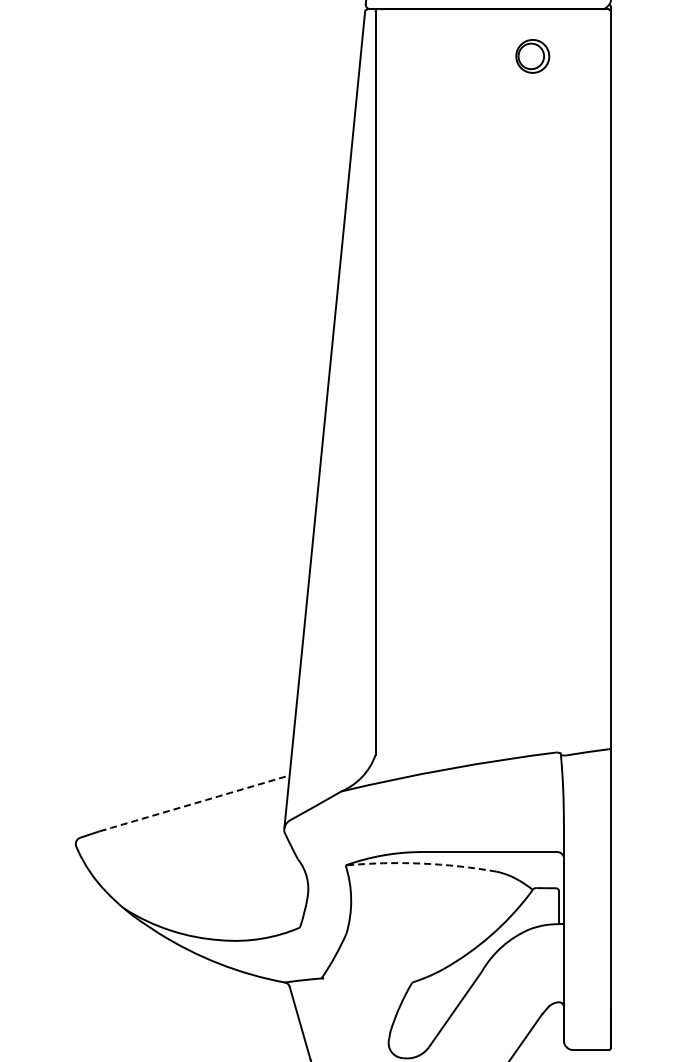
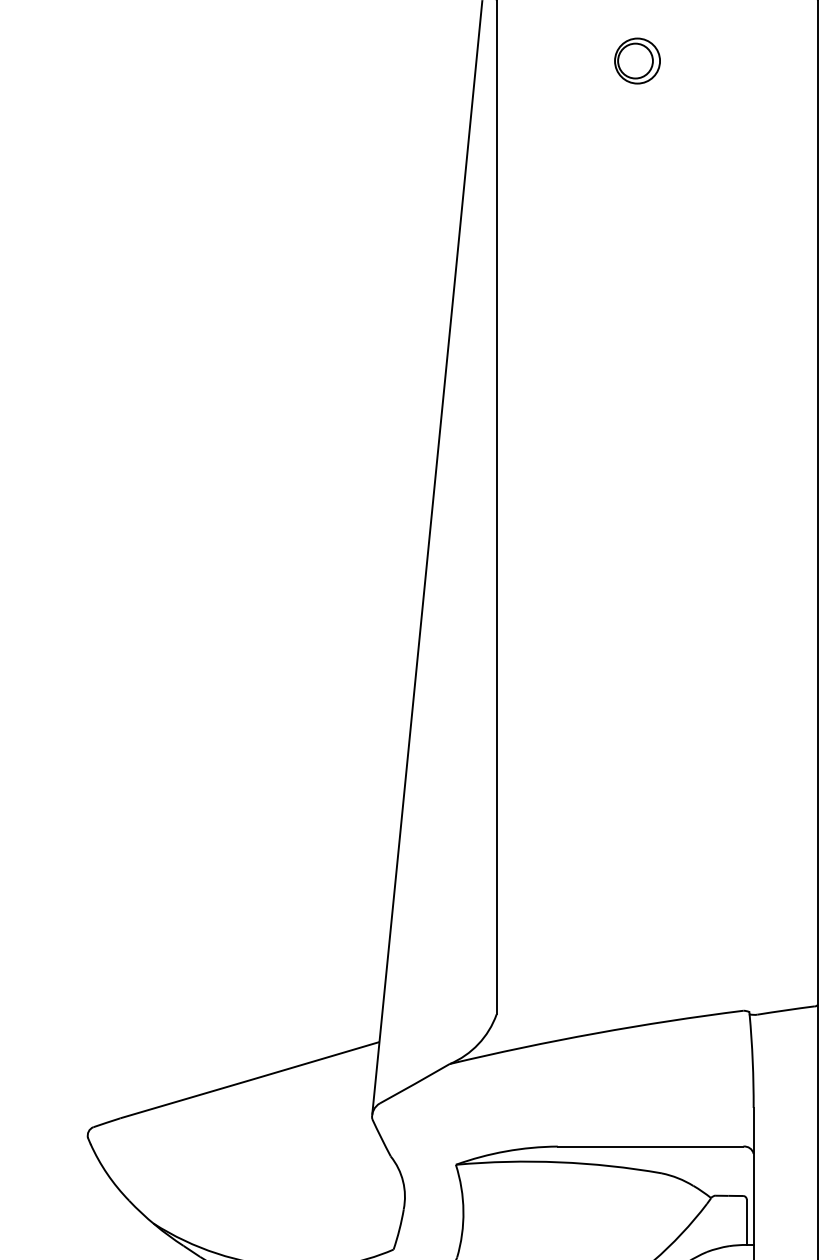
part: (532, 56) -> (637, 61), moved
arc: (194, 803) -> (249, 1080), dashed -> solid
arc: (421, 863) -> (559, 1162), dashed -> solid

